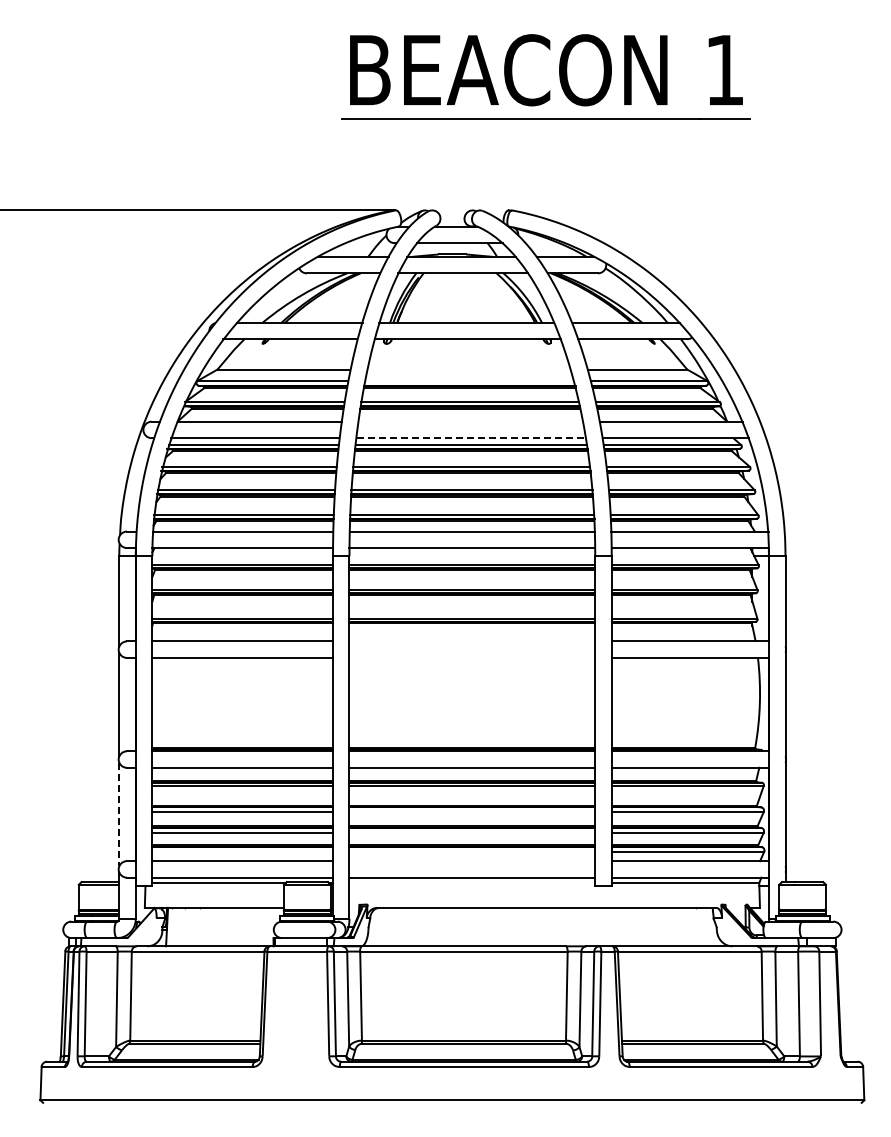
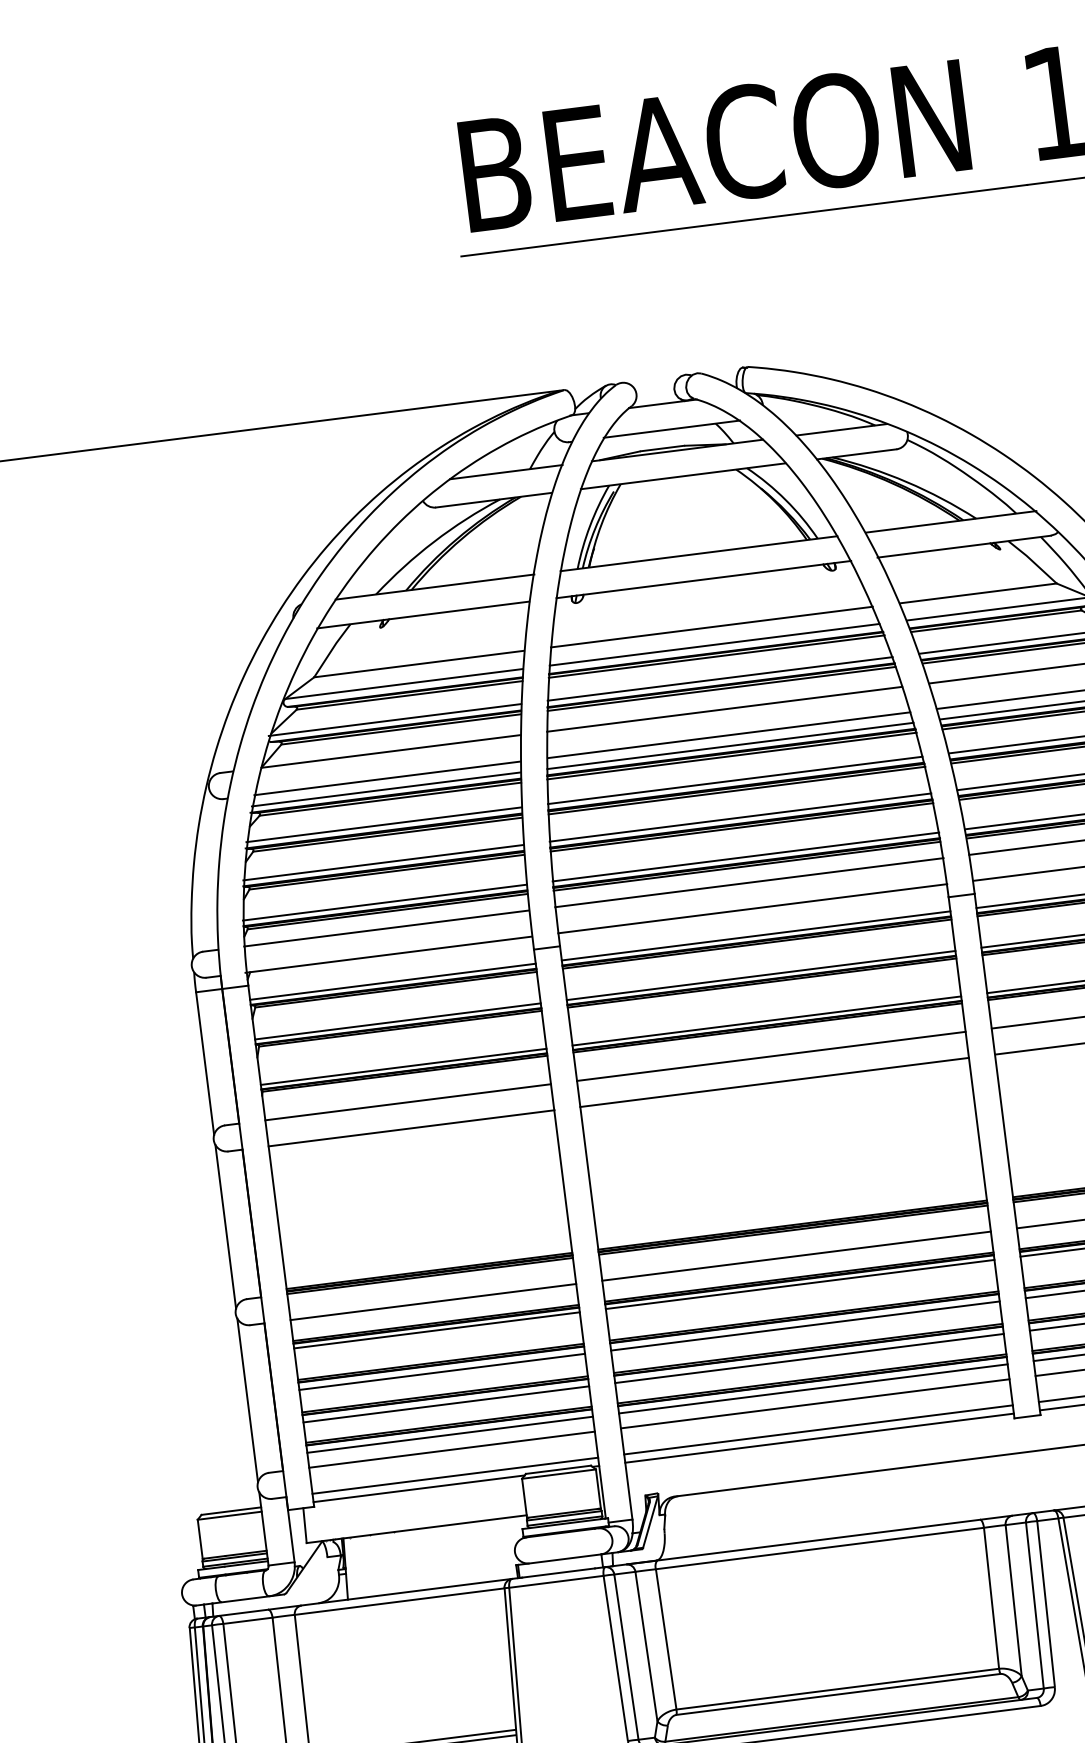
line: (468, 369) -> (710, 627), added
line: (469, 380) -> (714, 644), added
line: (470, 421) -> (724, 709), added
line: (471, 438) -> (729, 735), dashed -> solid
line: (472, 641) -> (771, 1056), added
line: (472, 657) -> (774, 1081), added
line: (472, 811) -> (805, 1325), added
line: (119, 814) -> (247, 1400), dashed -> solid
line: (472, 832) -> (809, 1358), added
line: (242, 851) -> (449, 1434), added
line: (472, 851) -> (813, 1388), added
line: (472, 861) -> (815, 1404), added
line: (472, 882) -> (819, 1437), added

